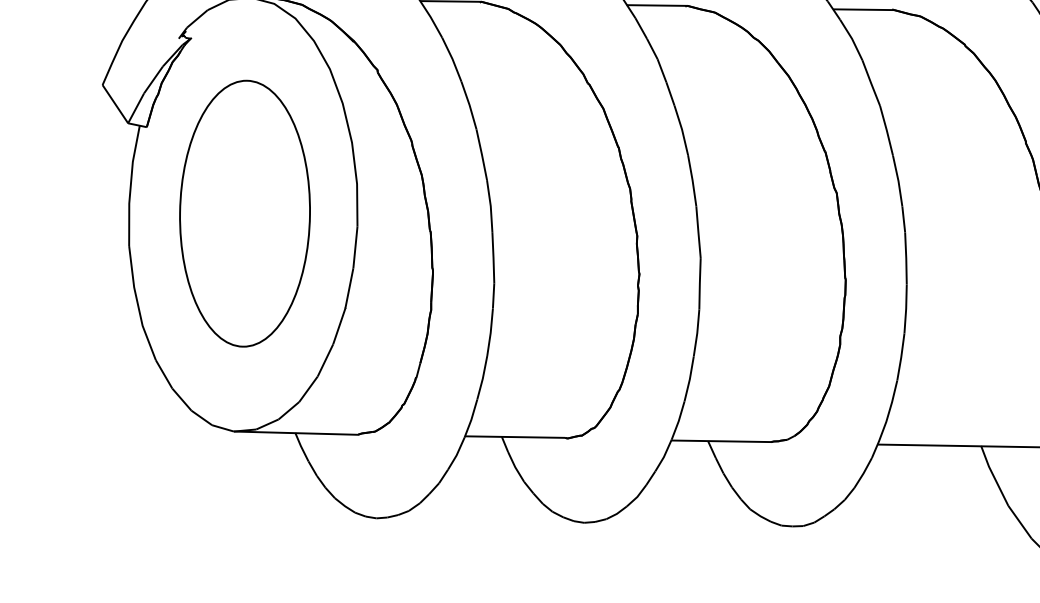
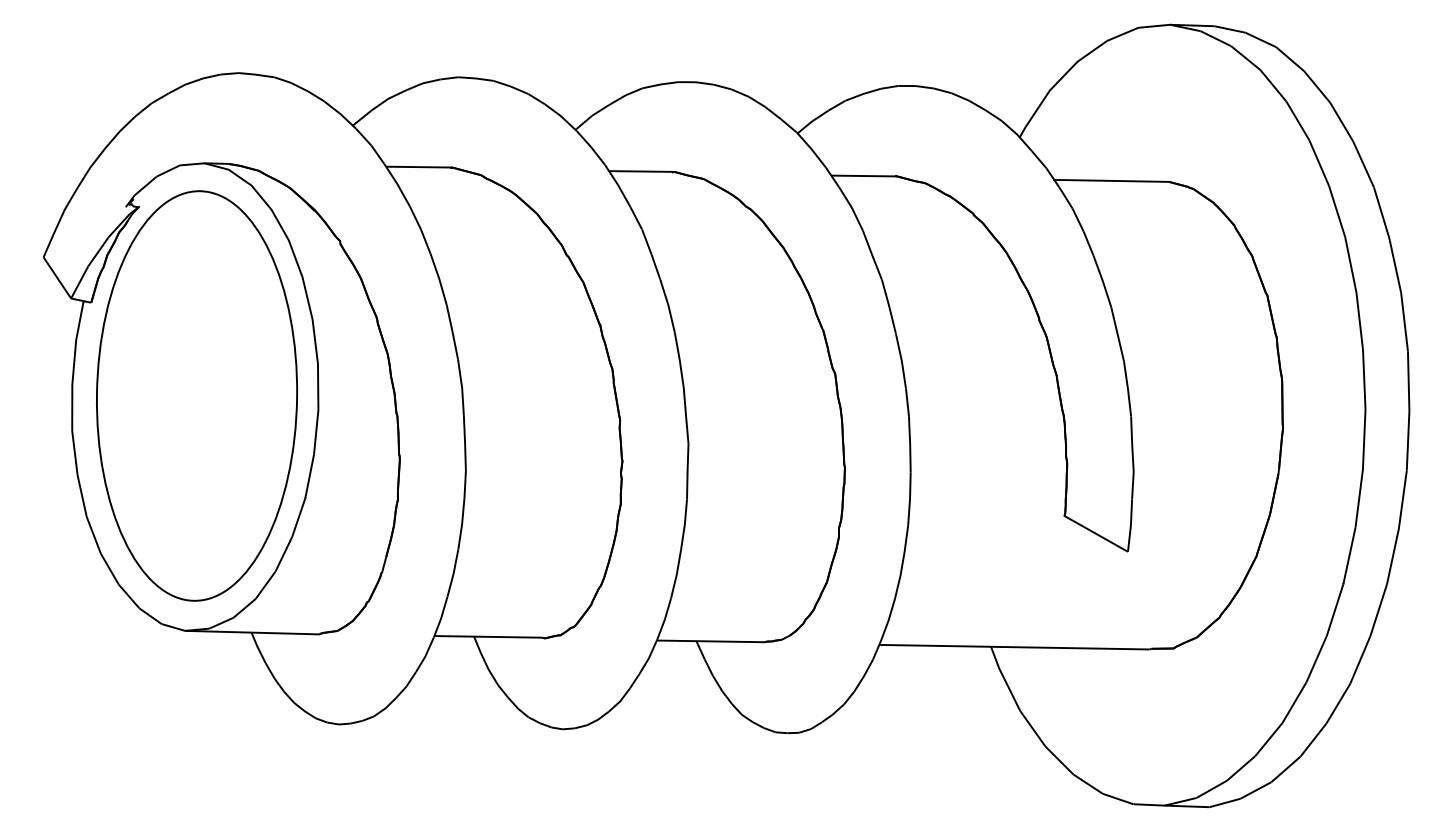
part: (245, 213) -> (197, 395), size x1.43

